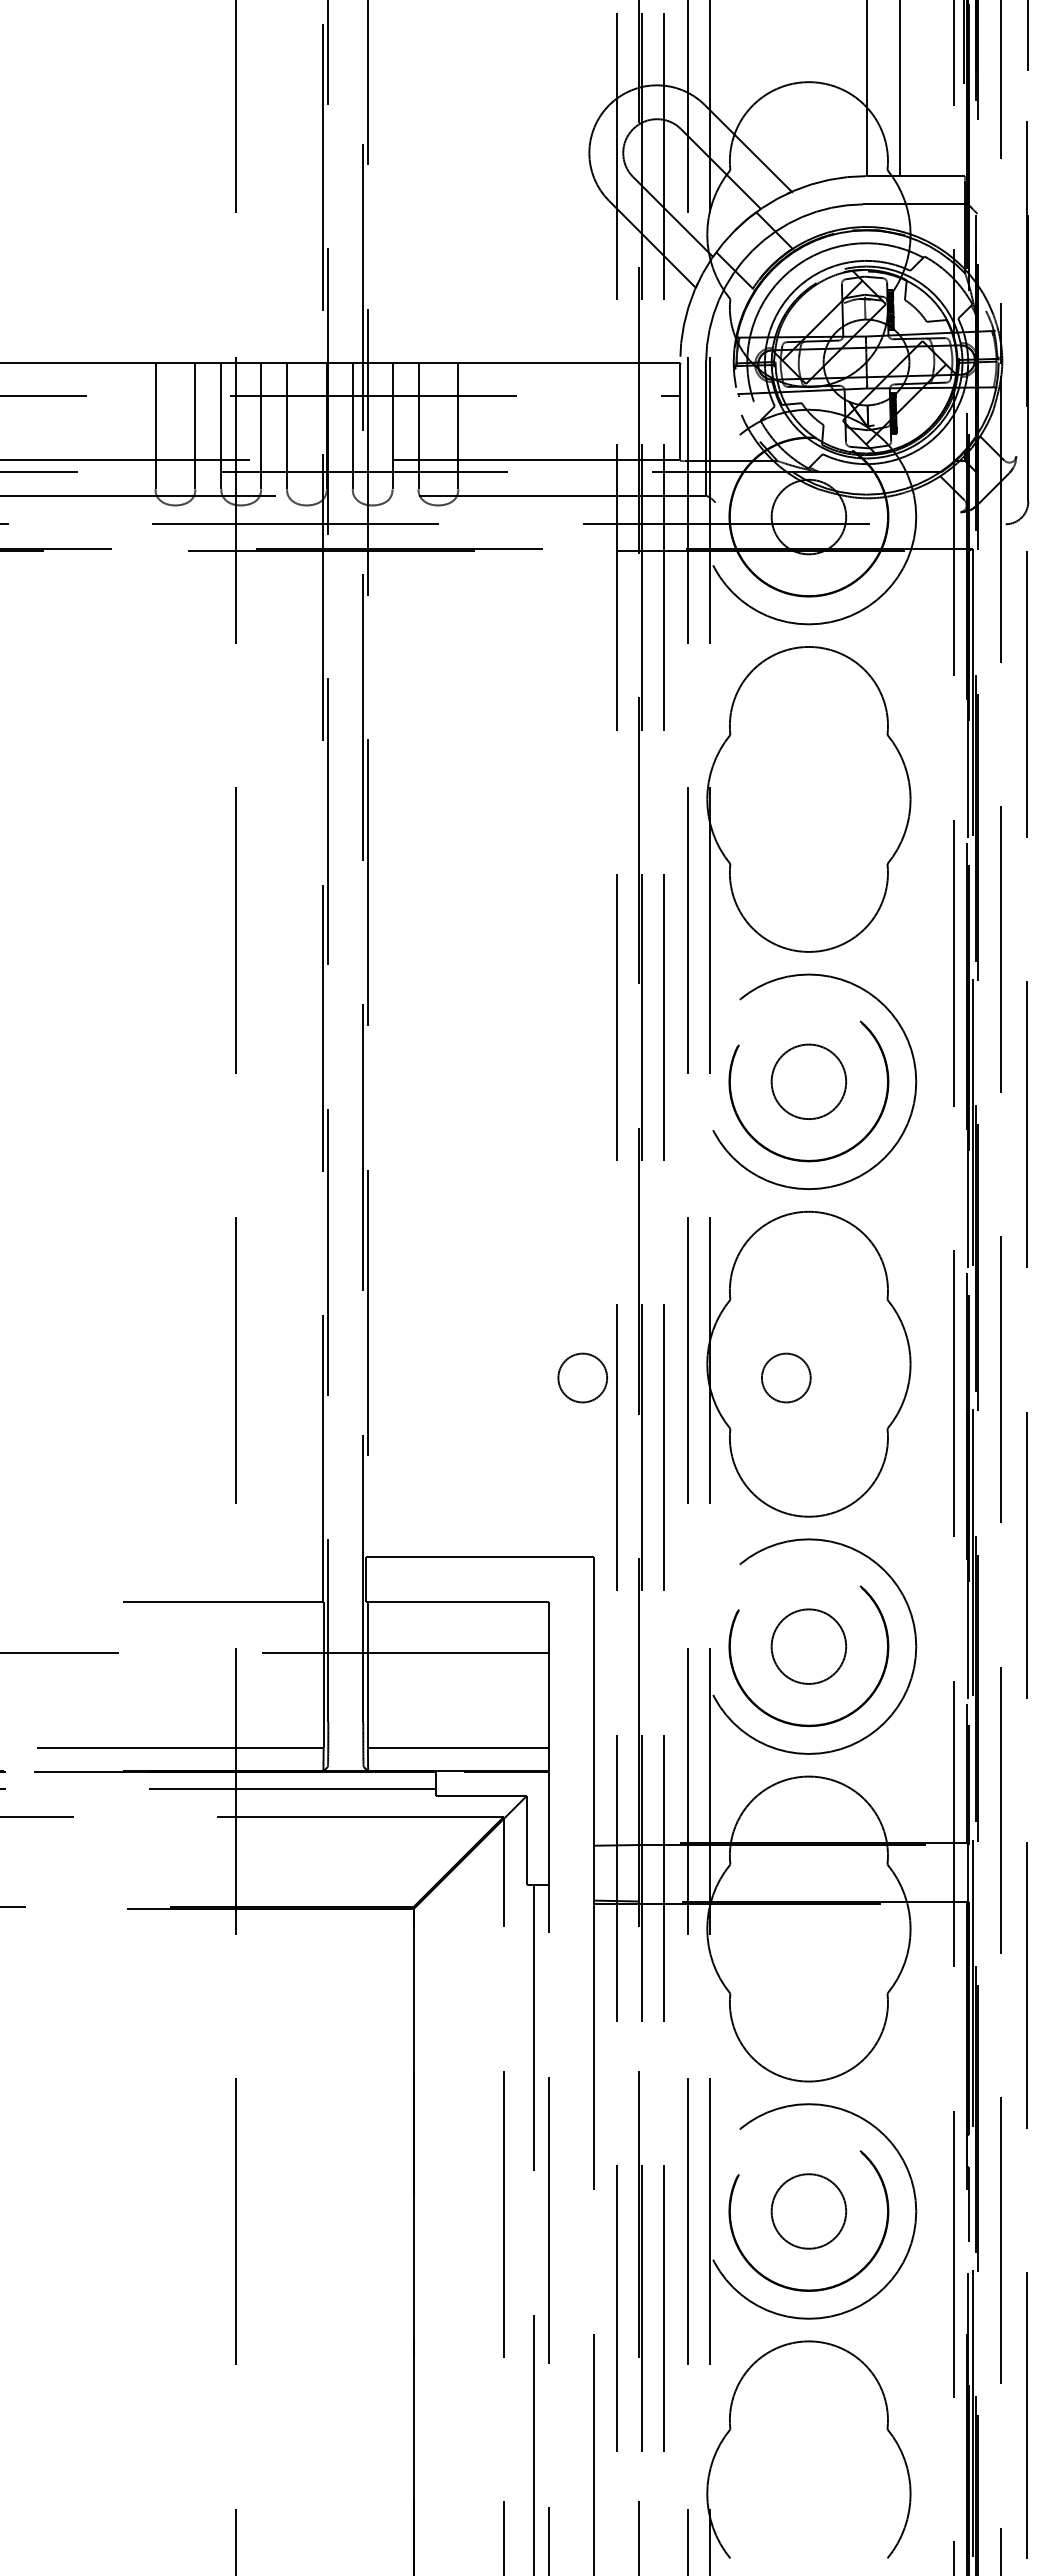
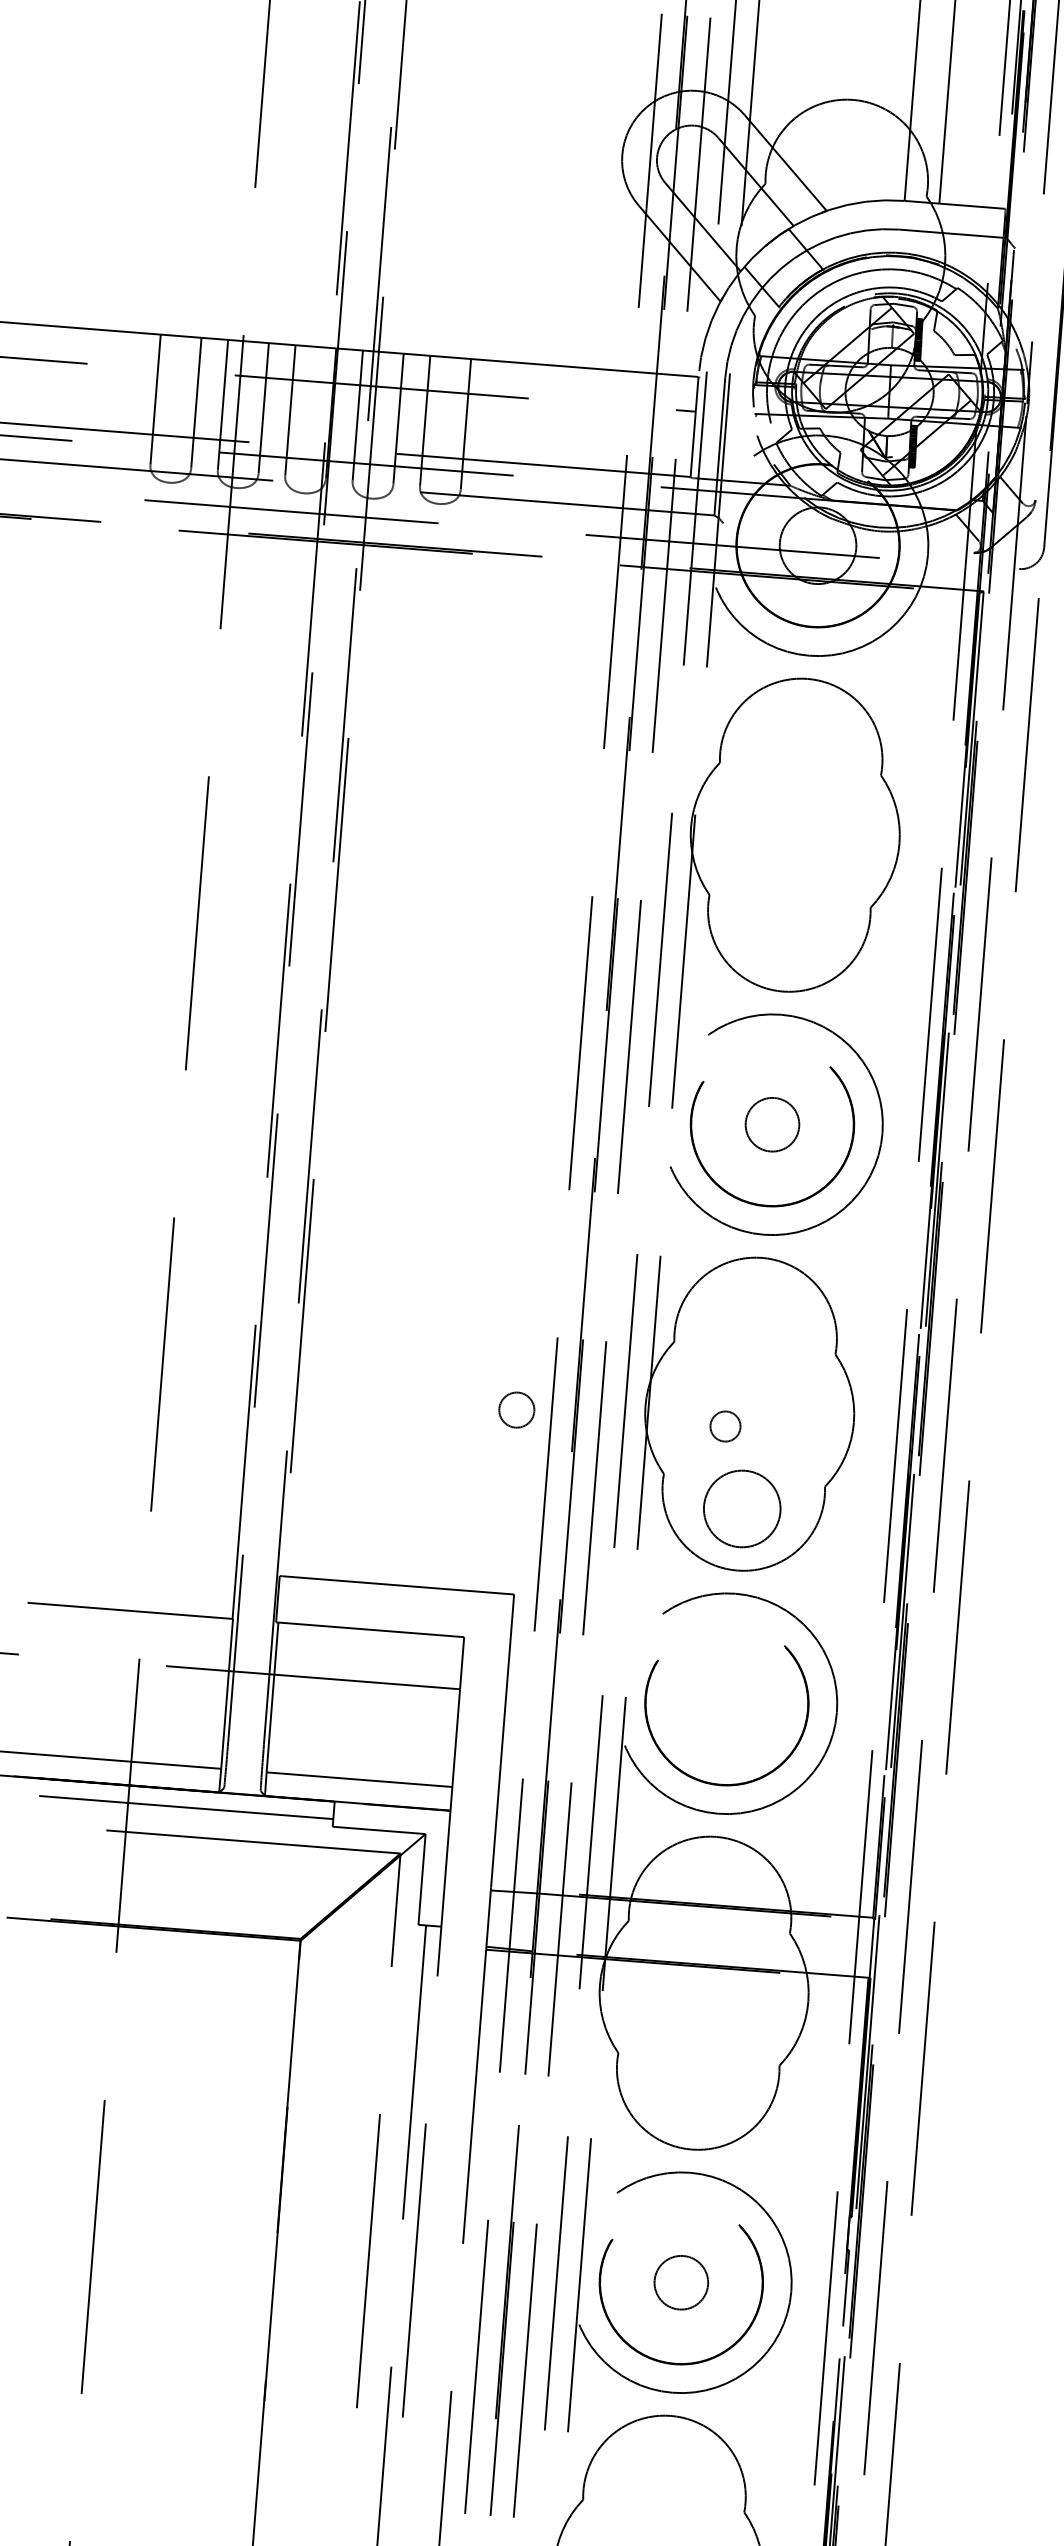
circle: (808, 1081) -> (772, 1124), size x0.7
circle: (582, 1377) -> (516, 1409), size x0.7
circle: (786, 1377) -> (725, 1426), size x0.6
circle: (808, 1646) -> (741, 1508), moved
circle: (808, 2211) -> (680, 2282), size x0.7

